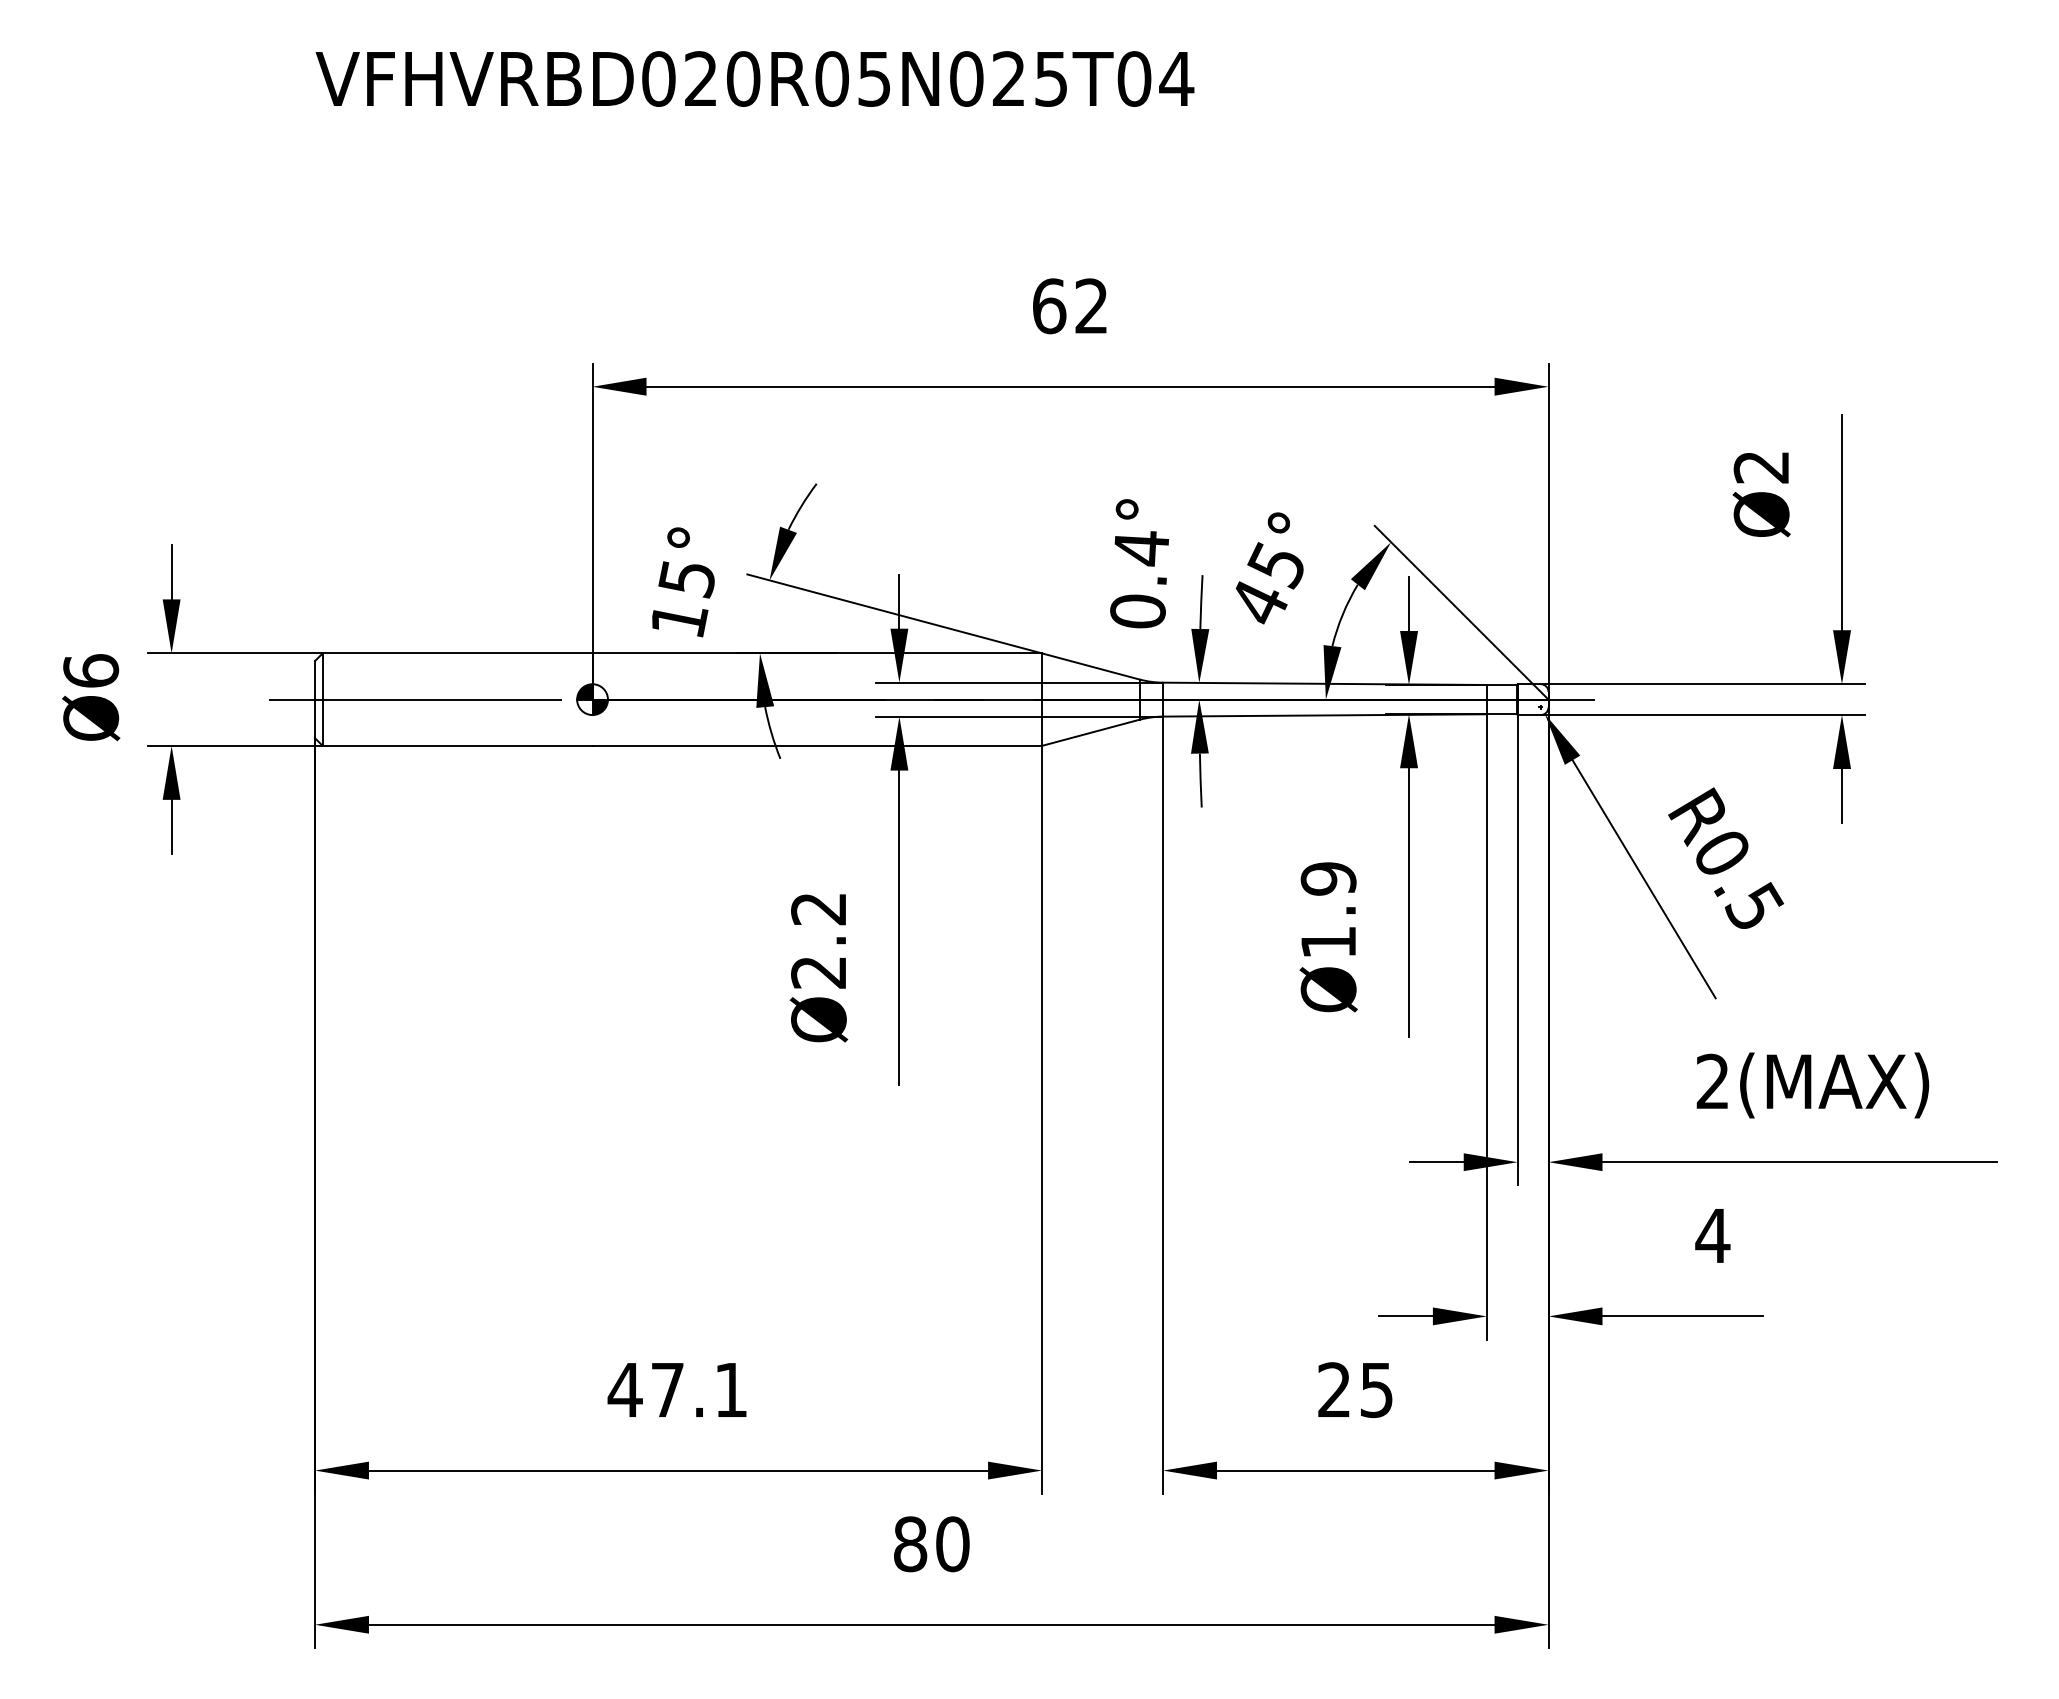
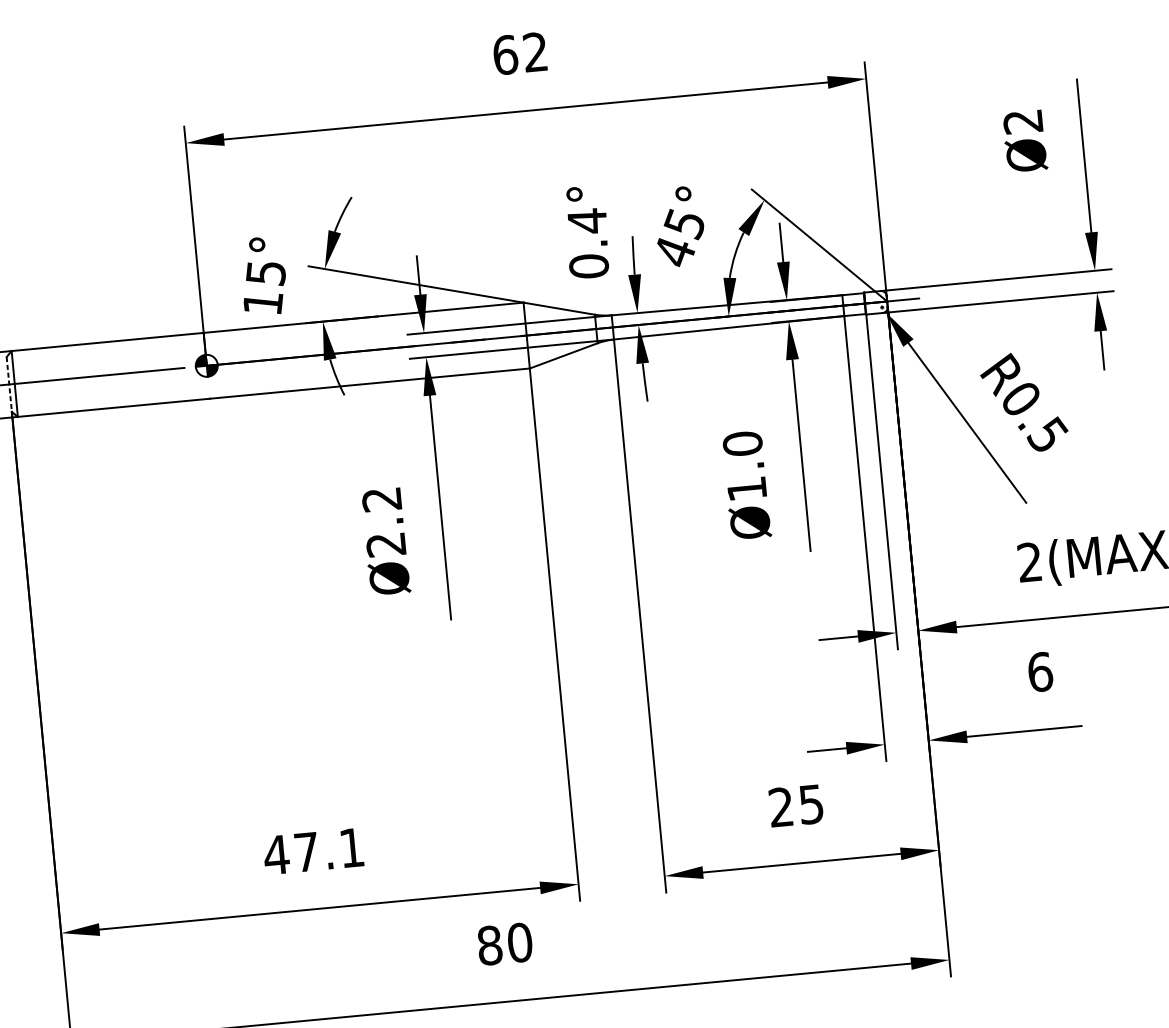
line: (315, 699) -> (9, 384), solid -> dashed
text: (1328, 878) -> (742, 443), Ø1.9 -> Ø1.0
text: (1712, 1235) -> (1039, 671), 4 -> 6

